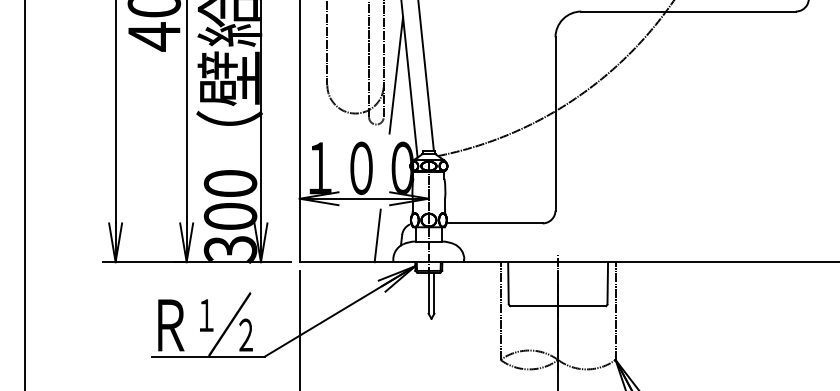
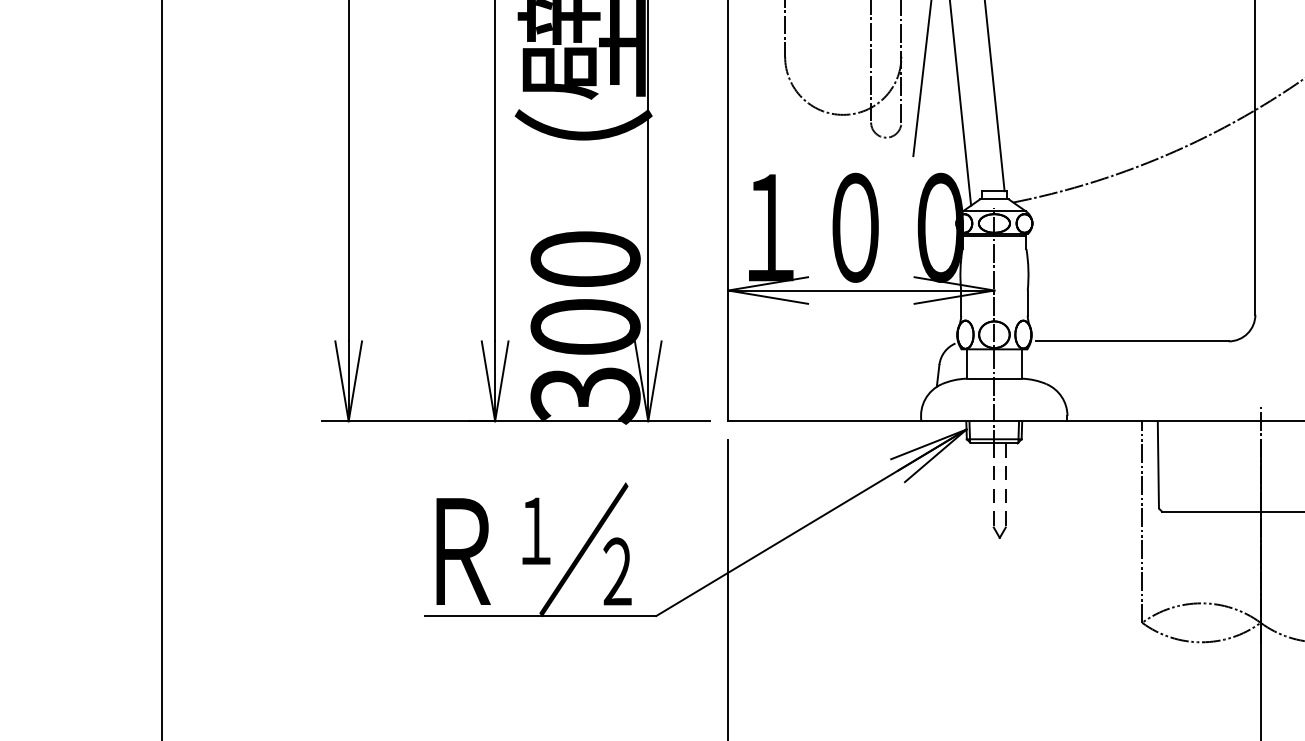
line: (377, 235) -> (888, 366), removed
line: (428, 293) -> (993, 485), solid -> dashed
line: (434, 293) -> (1005, 485), solid -> dashed

